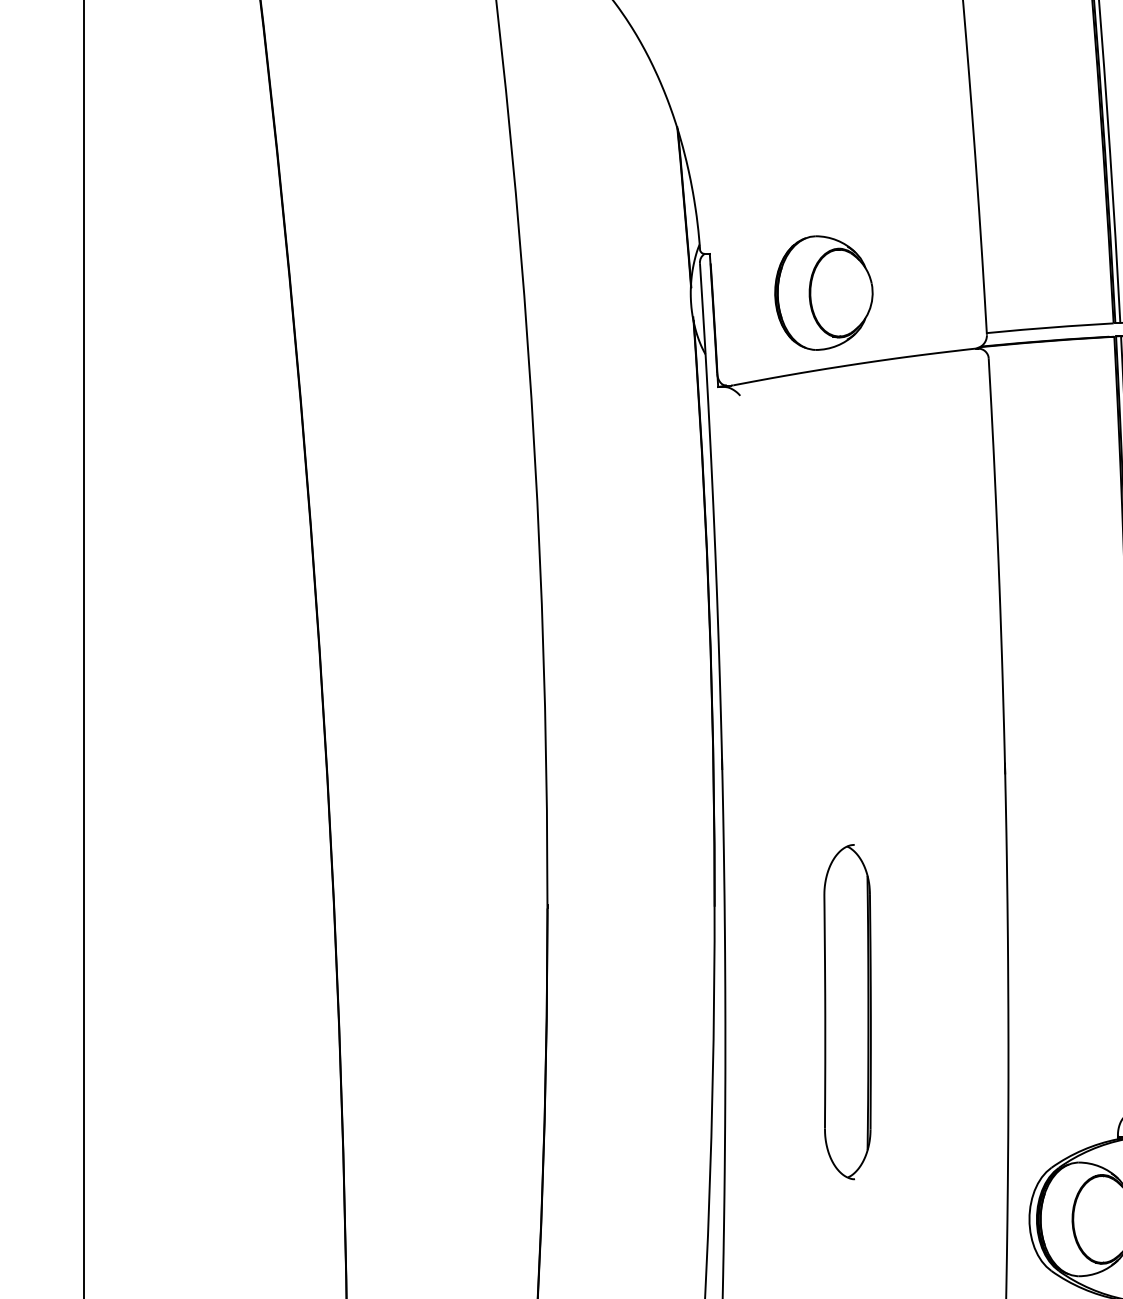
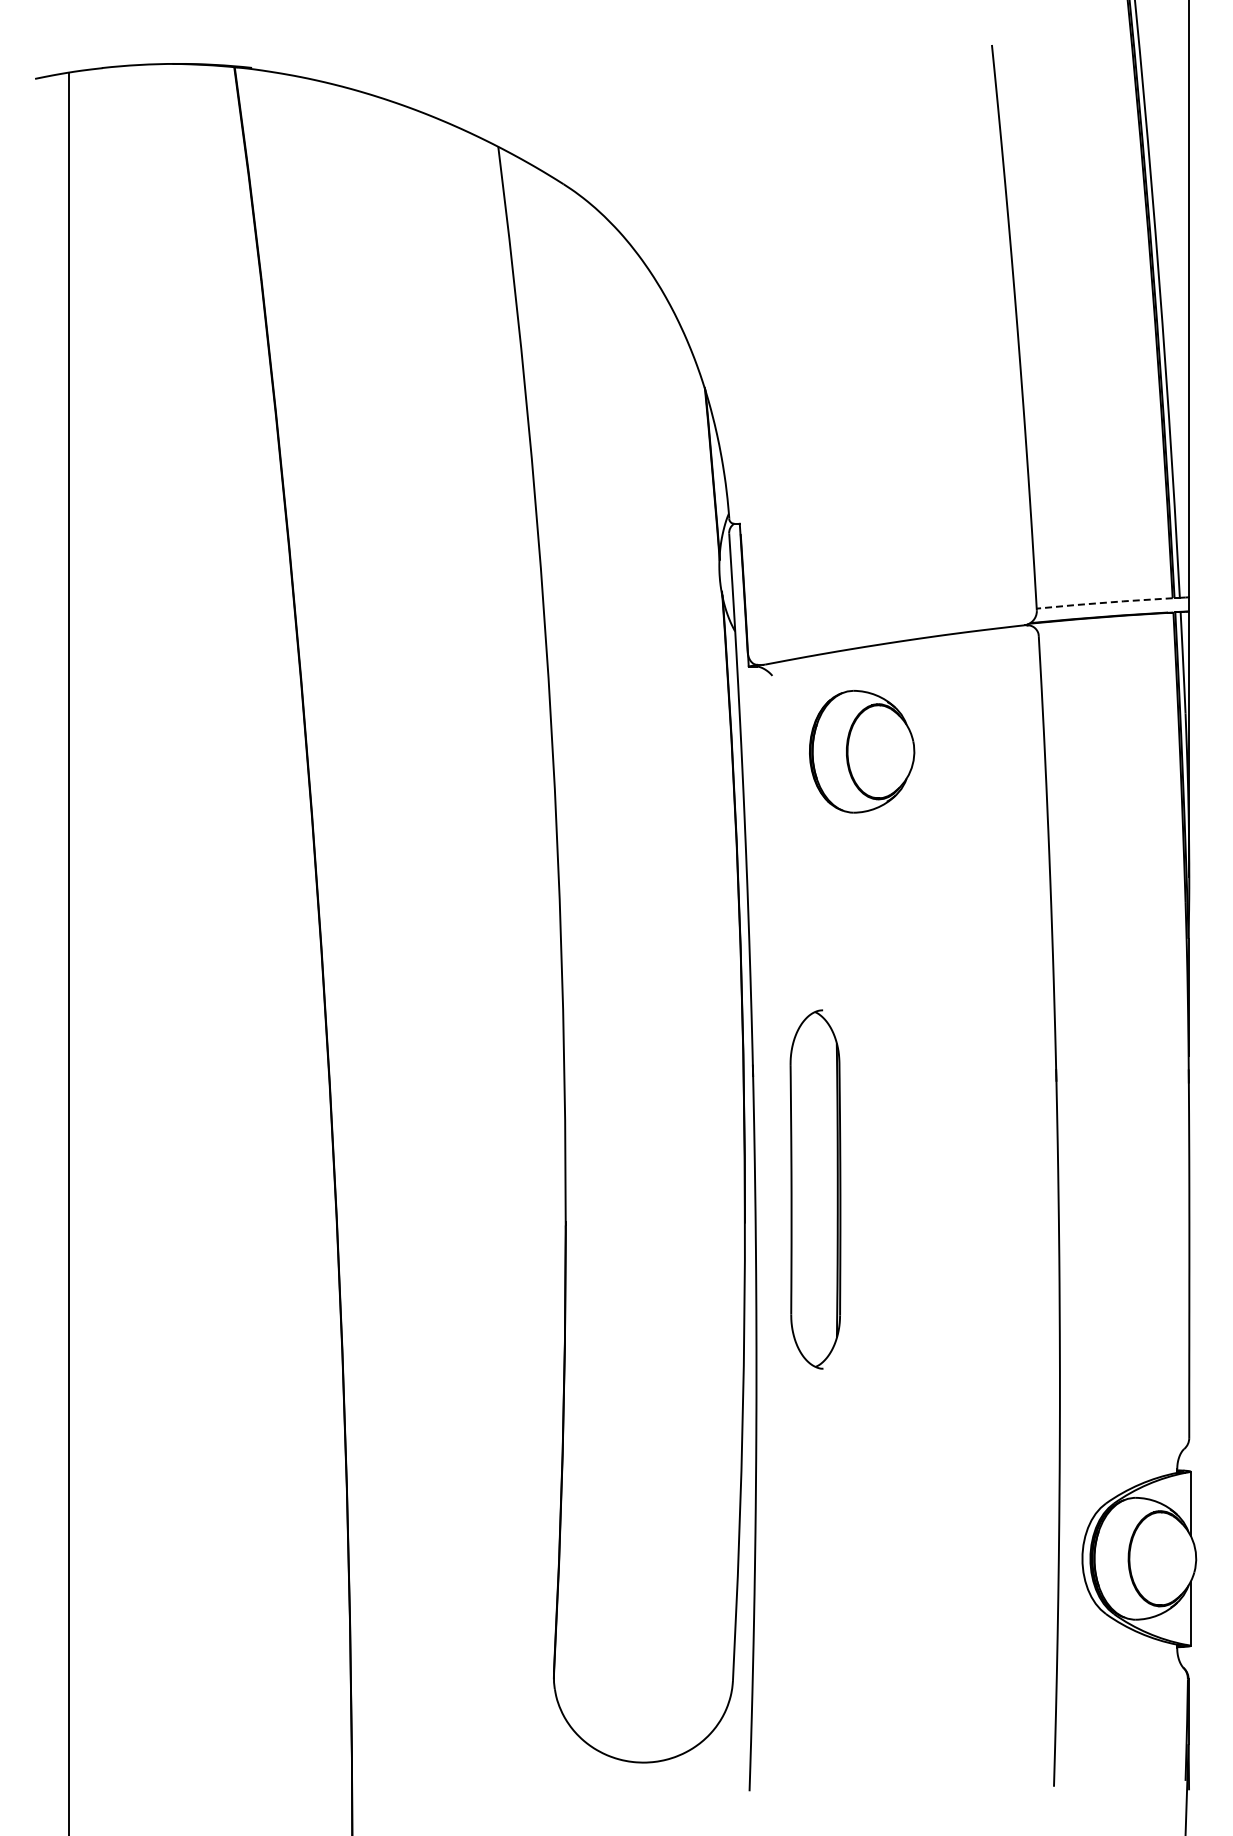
part: (824, 292) -> (862, 751), moved
line: (1049, 327) -> (1103, 602), solid -> dashed
part: (847, 1012) -> (815, 1189), moved

